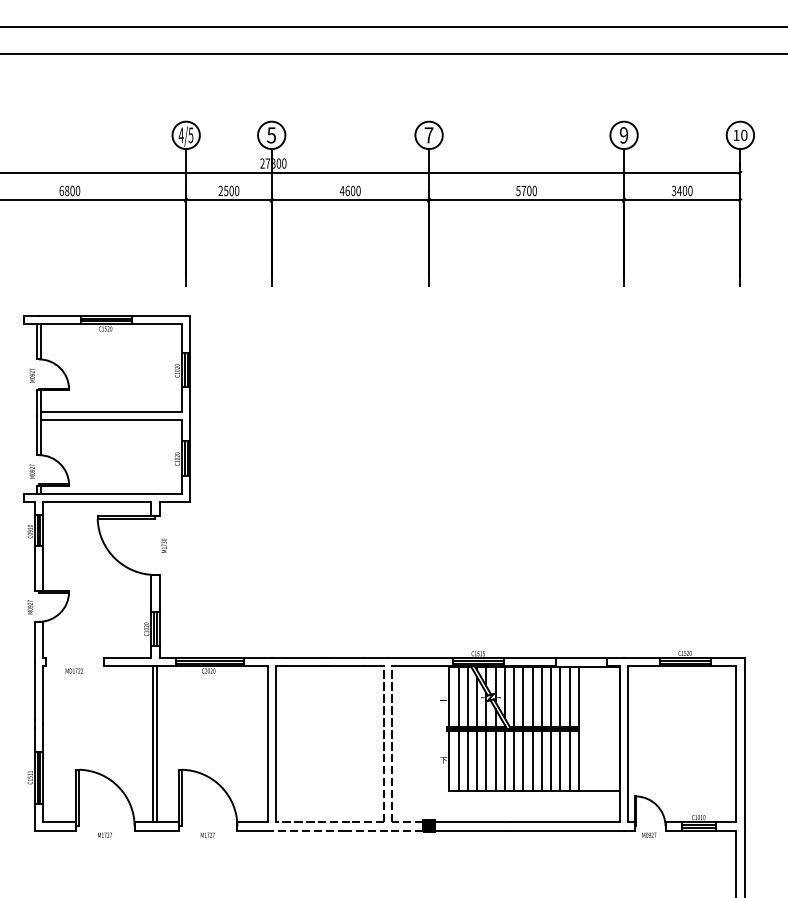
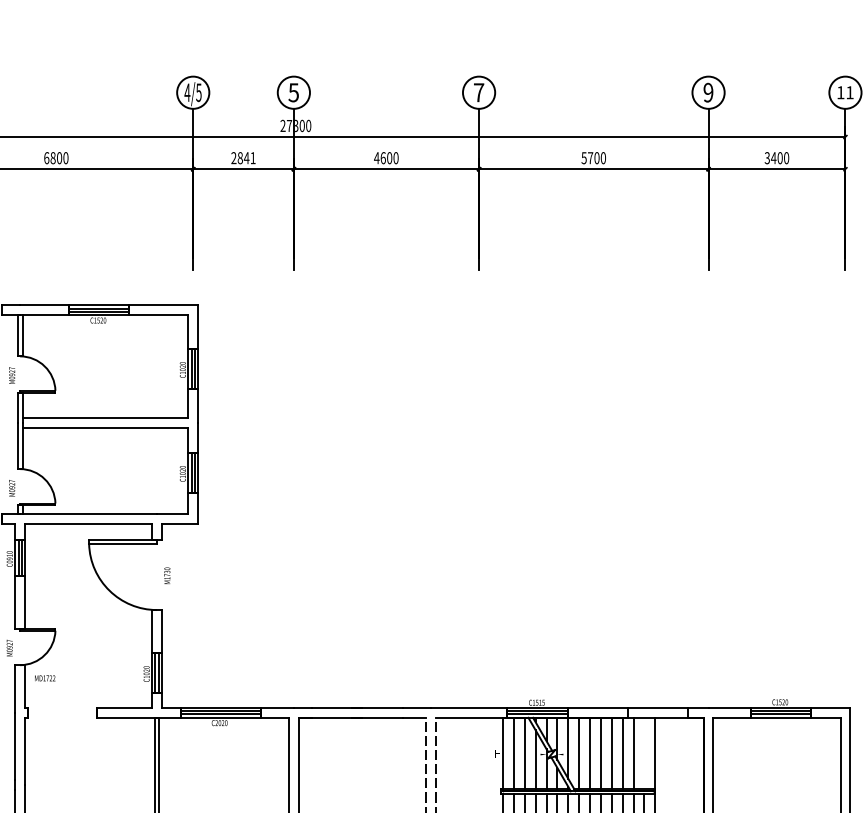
text: (744, 134) -> (850, 91), 10 -> 11
text: (231, 190) -> (246, 157), 2500 -> 2841
text: (73, 670) -> (44, 677), moved
line: (569, 696) -> (644, 753), removed

